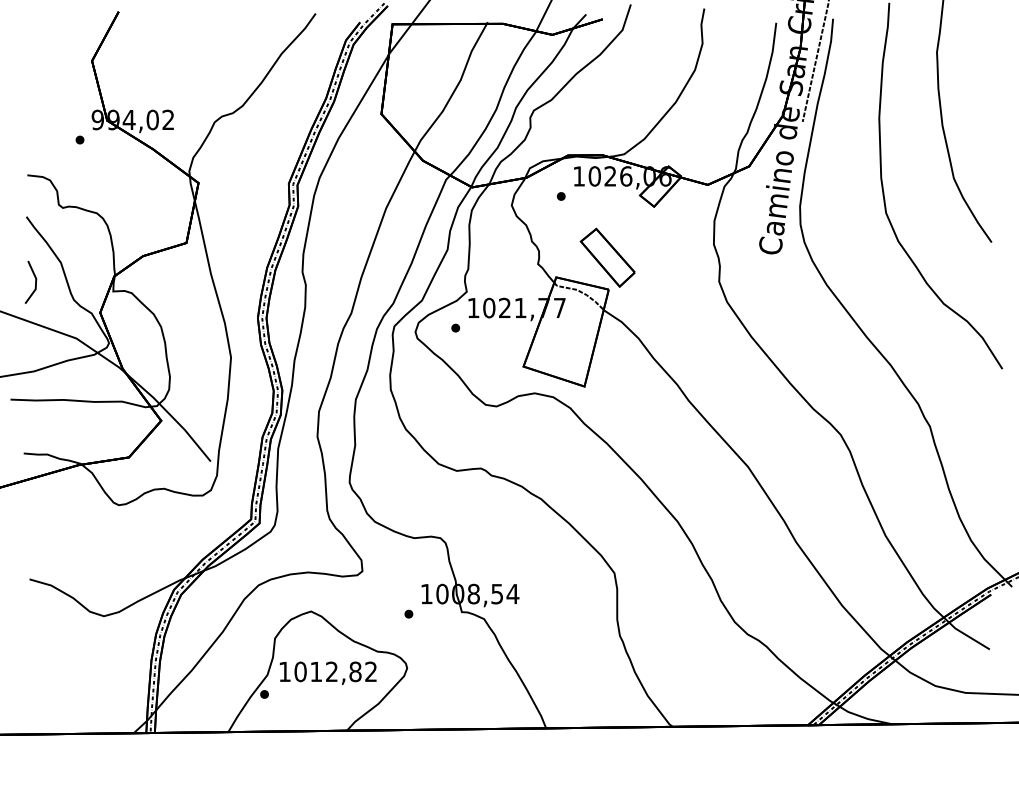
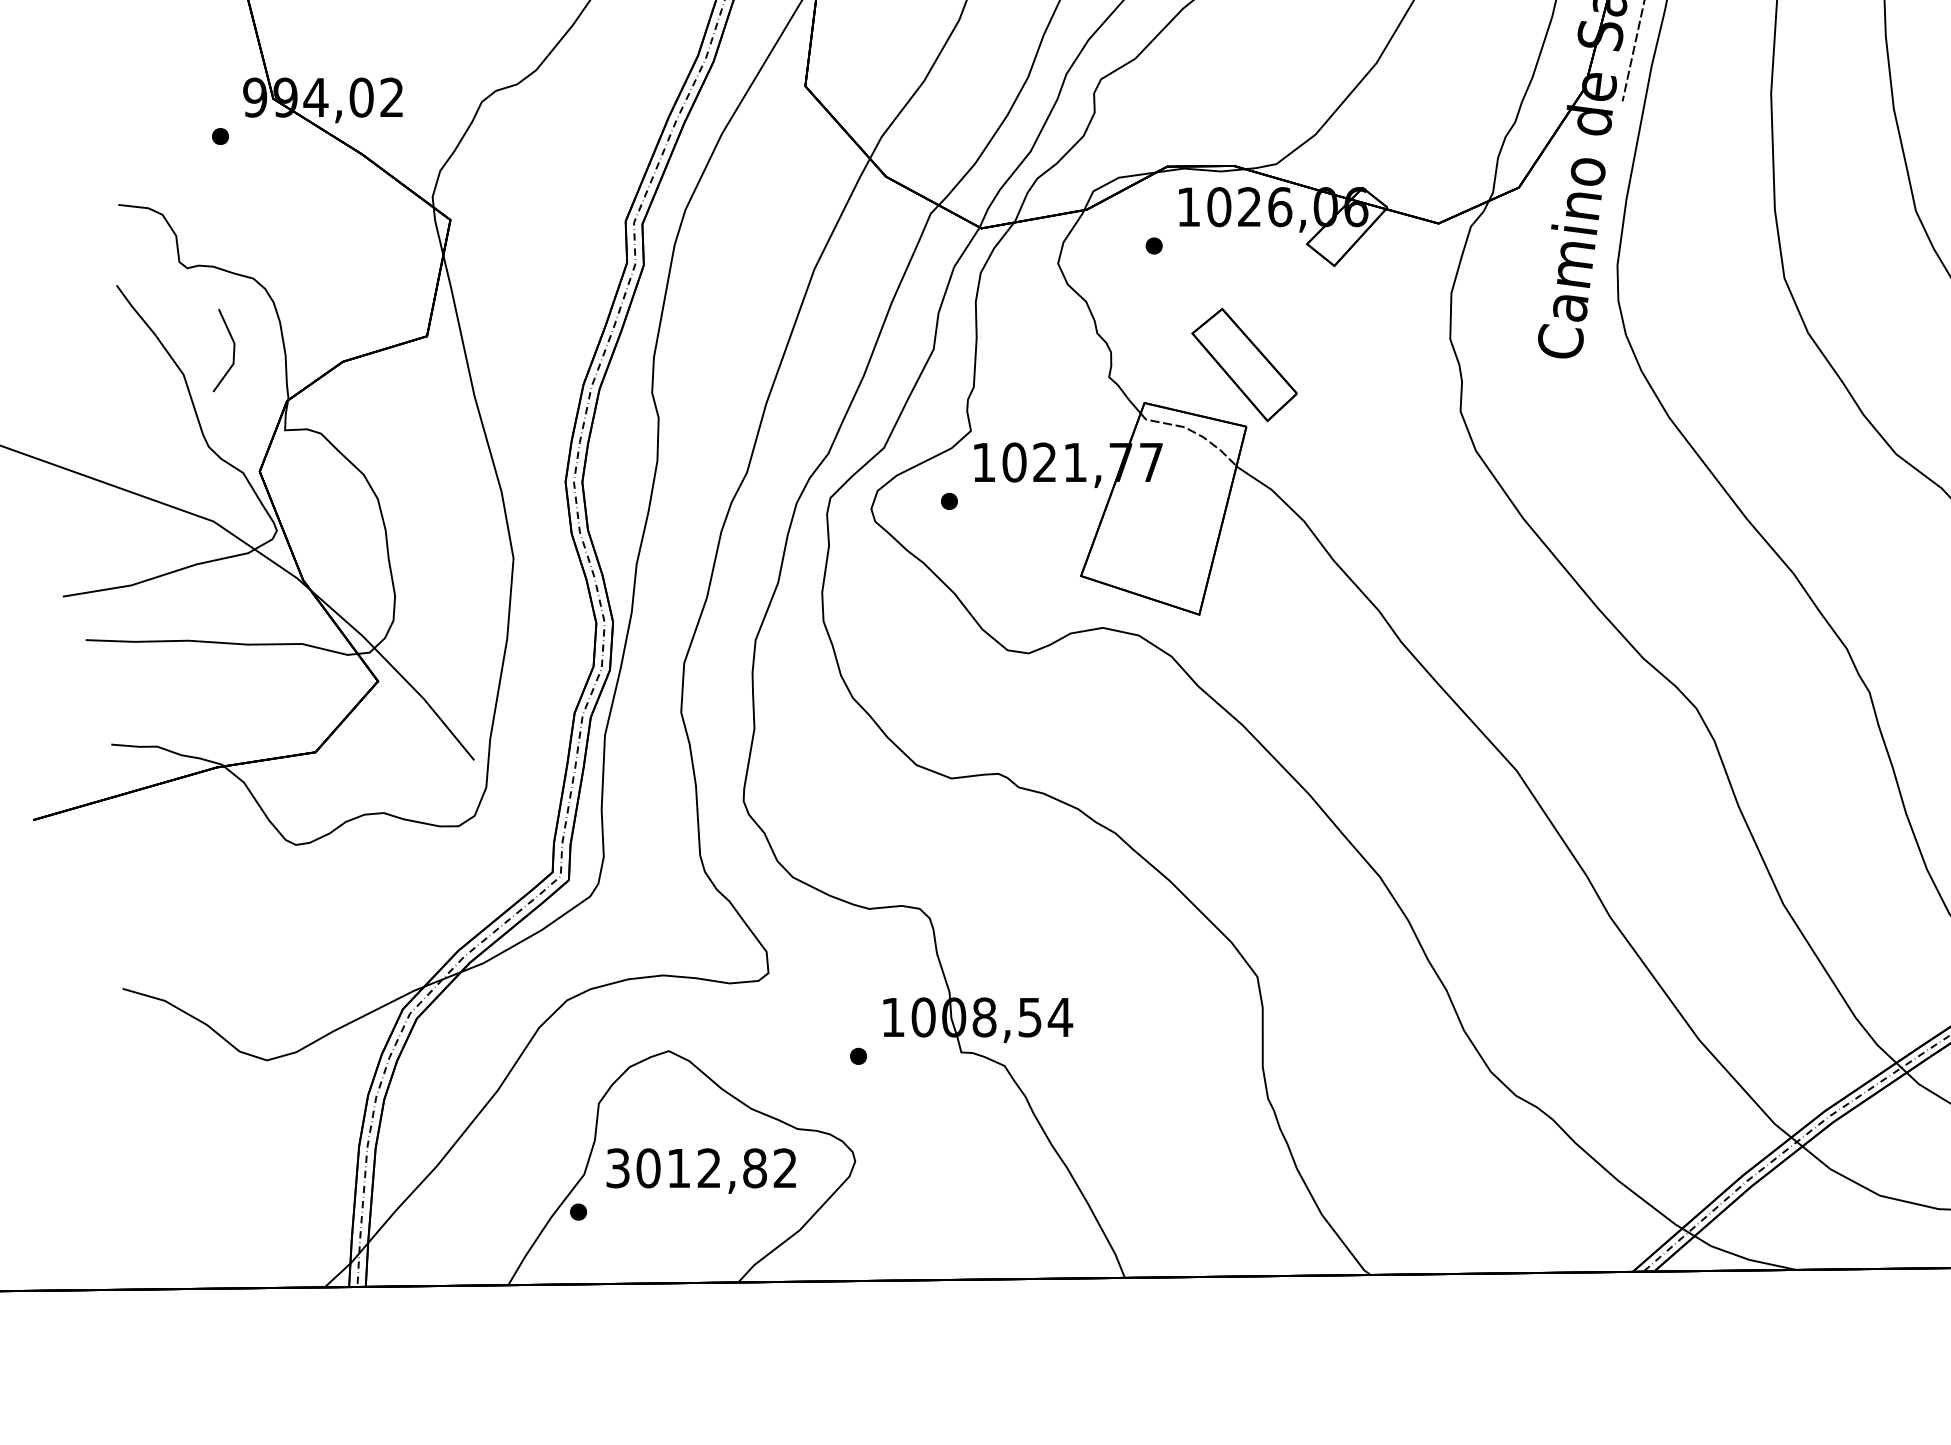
line: (35, 281) -> (233, 348), moved
text: (284, 671) -> (617, 1167), 1012,82 -> 3012,82

